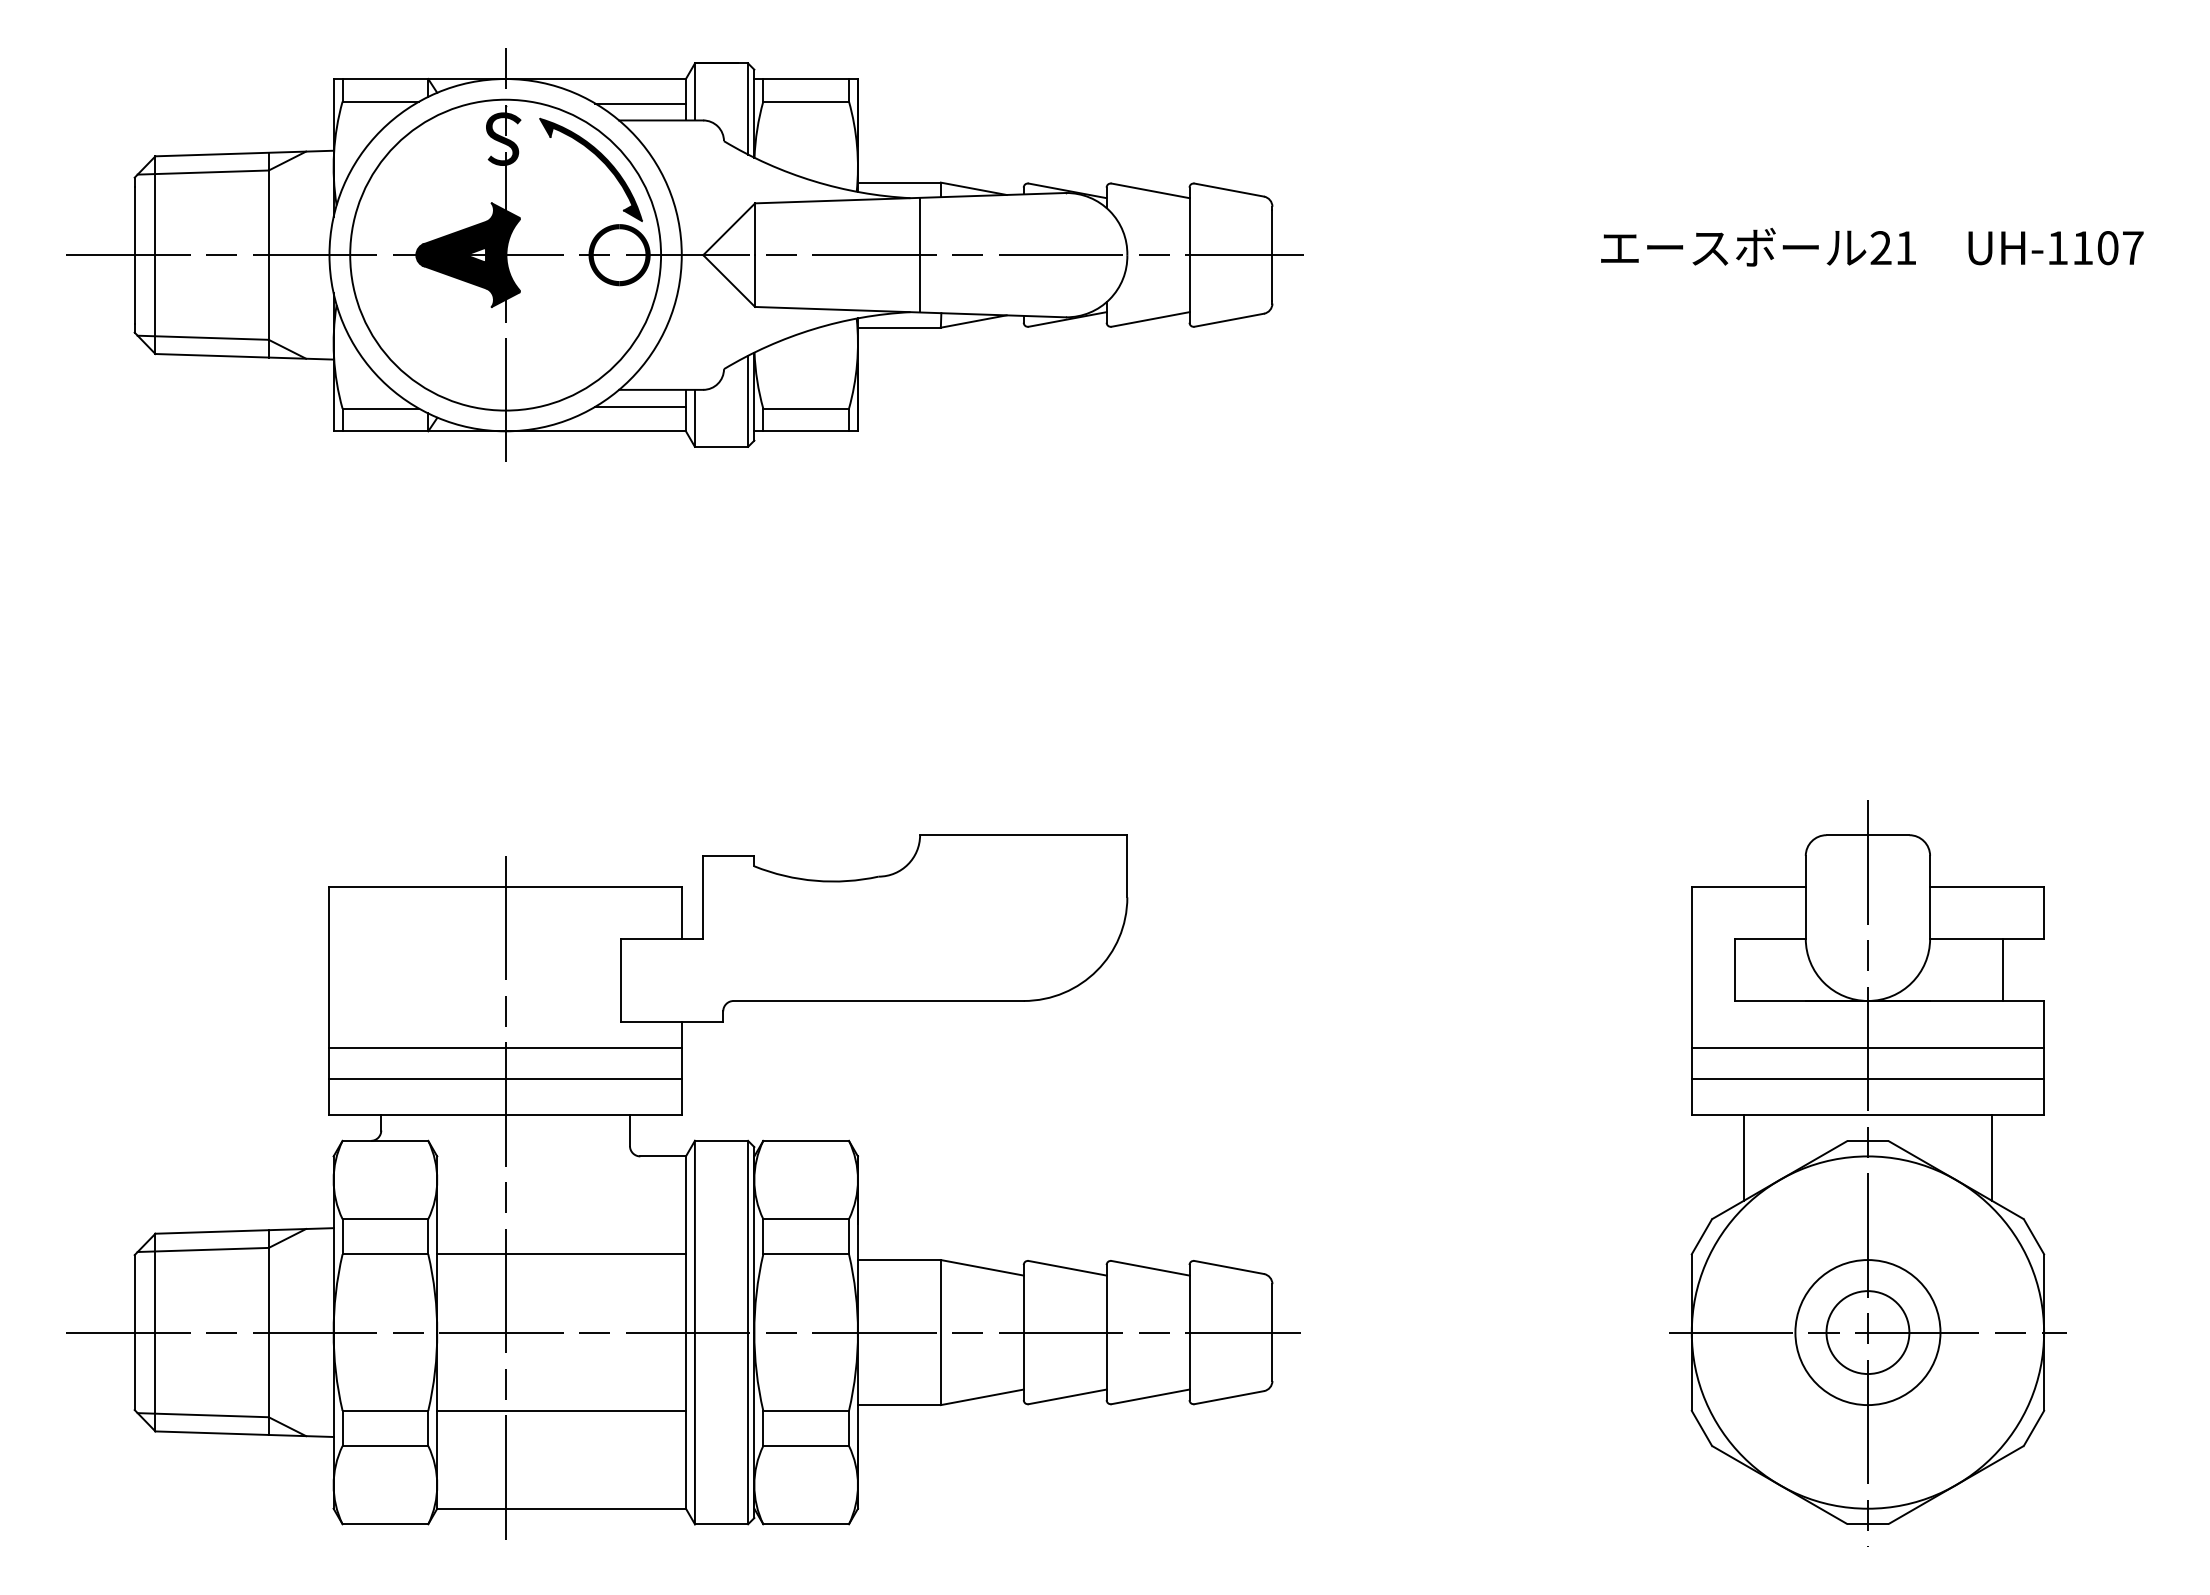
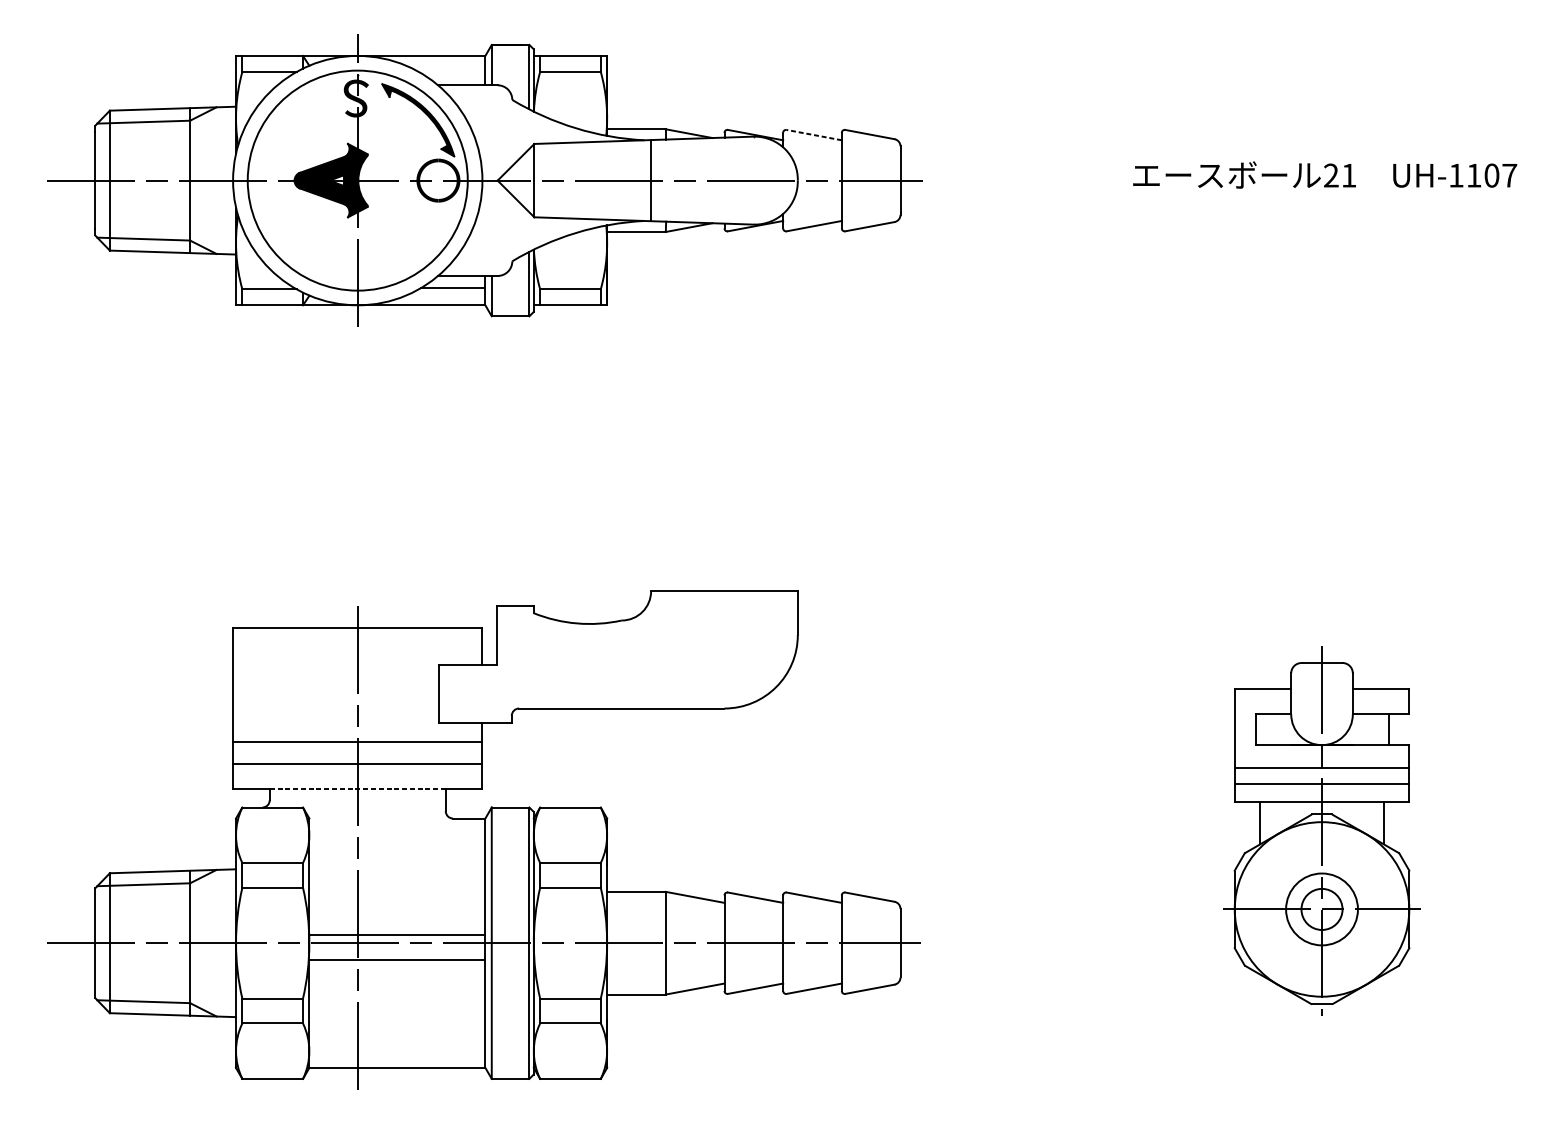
line: (640, 103) -> (453, 73), removed
line: (1150, 190) -> (814, 134), solid -> dashed
line: (506, 1114) -> (358, 788), solid -> dashed
part: (1867, 1173) -> (1321, 830), size x0.7
line: (561, 1254) -> (397, 934), moved
line: (561, 1410) -> (397, 959), moved

